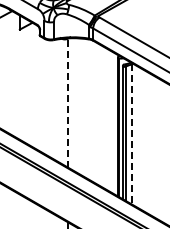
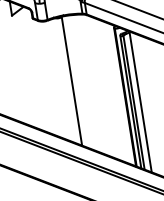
line: (68, 103) -> (72, 81), dashed -> solid
line: (132, 135) -> (140, 103), dashed -> solid

